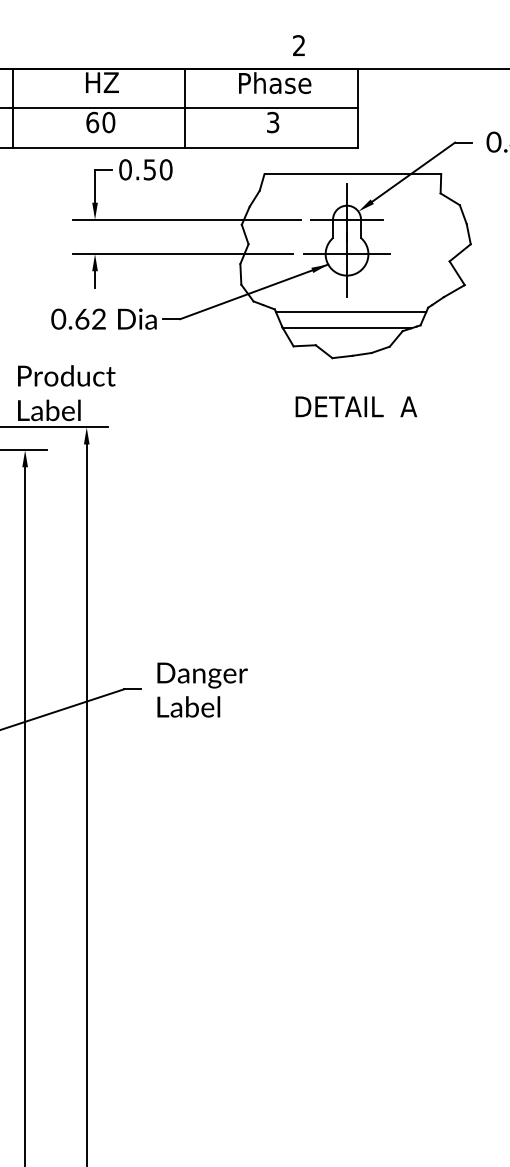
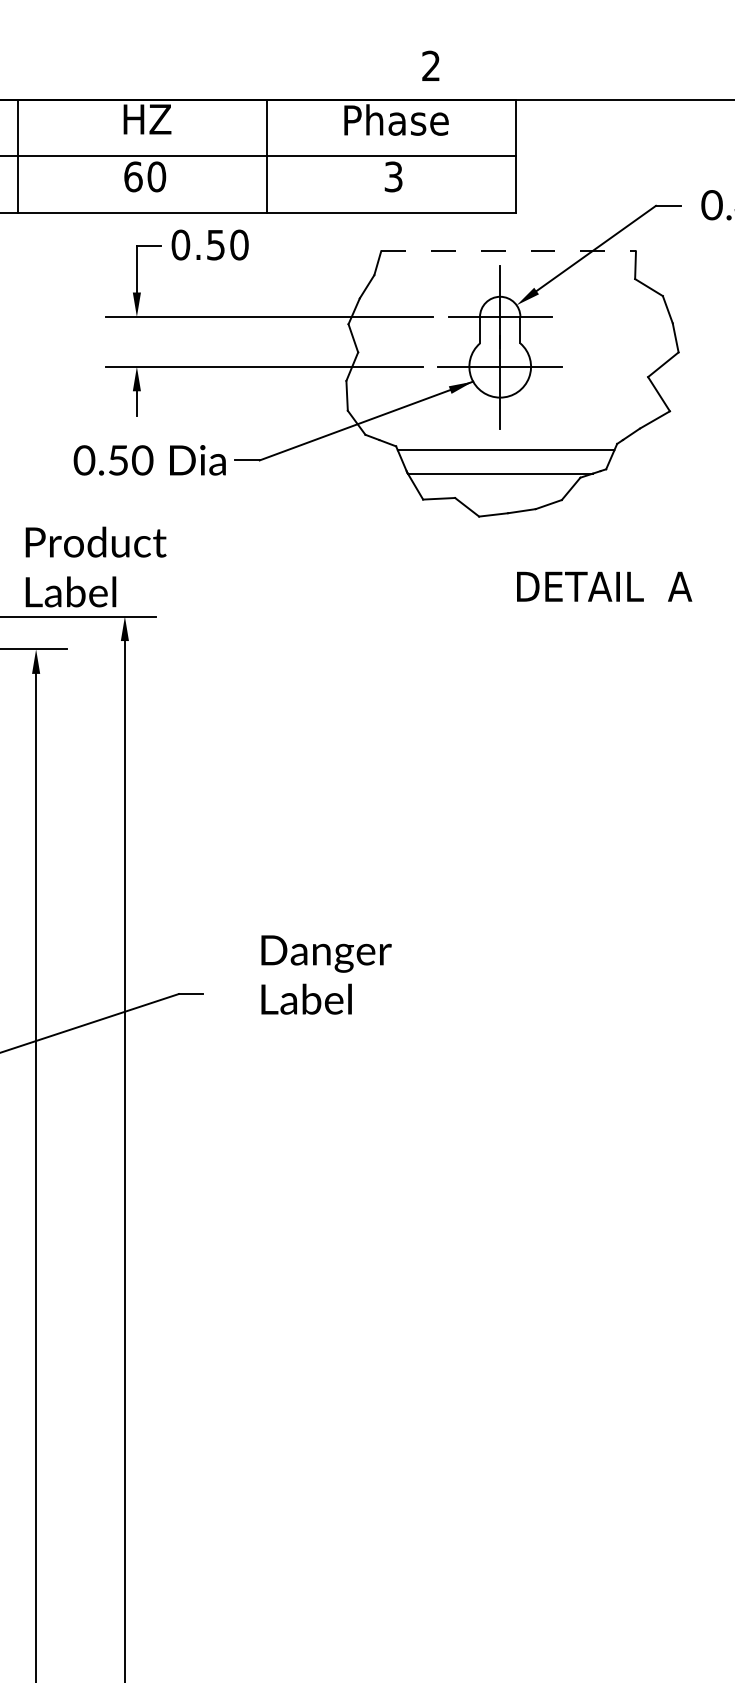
line: (353, 174) -> (509, 251), solid -> dashed
text: (90, 318) -> (130, 459), 0.62 -> 0.50
text: (356, 406) -> (604, 586), moved
text: (202, 689) -> (326, 974), moved

